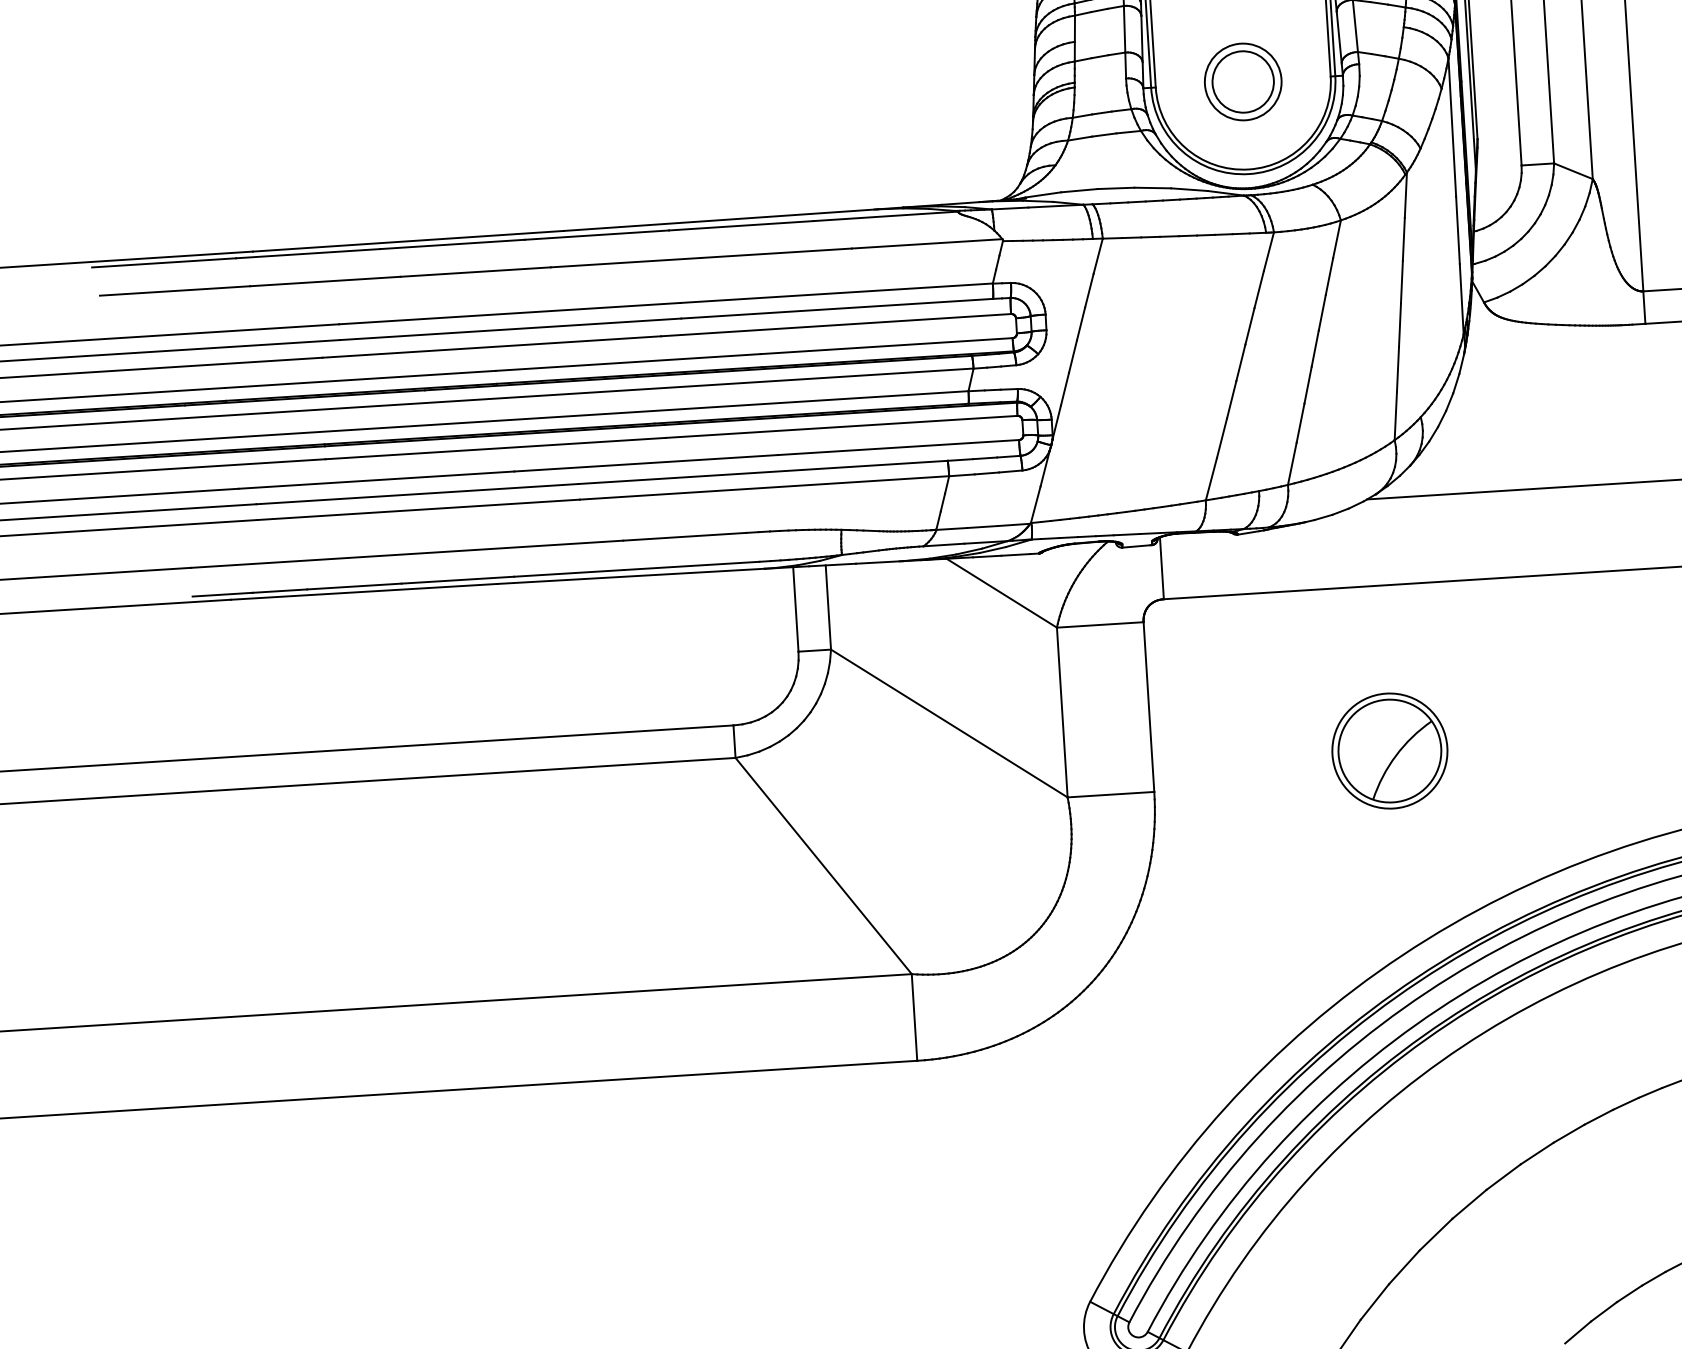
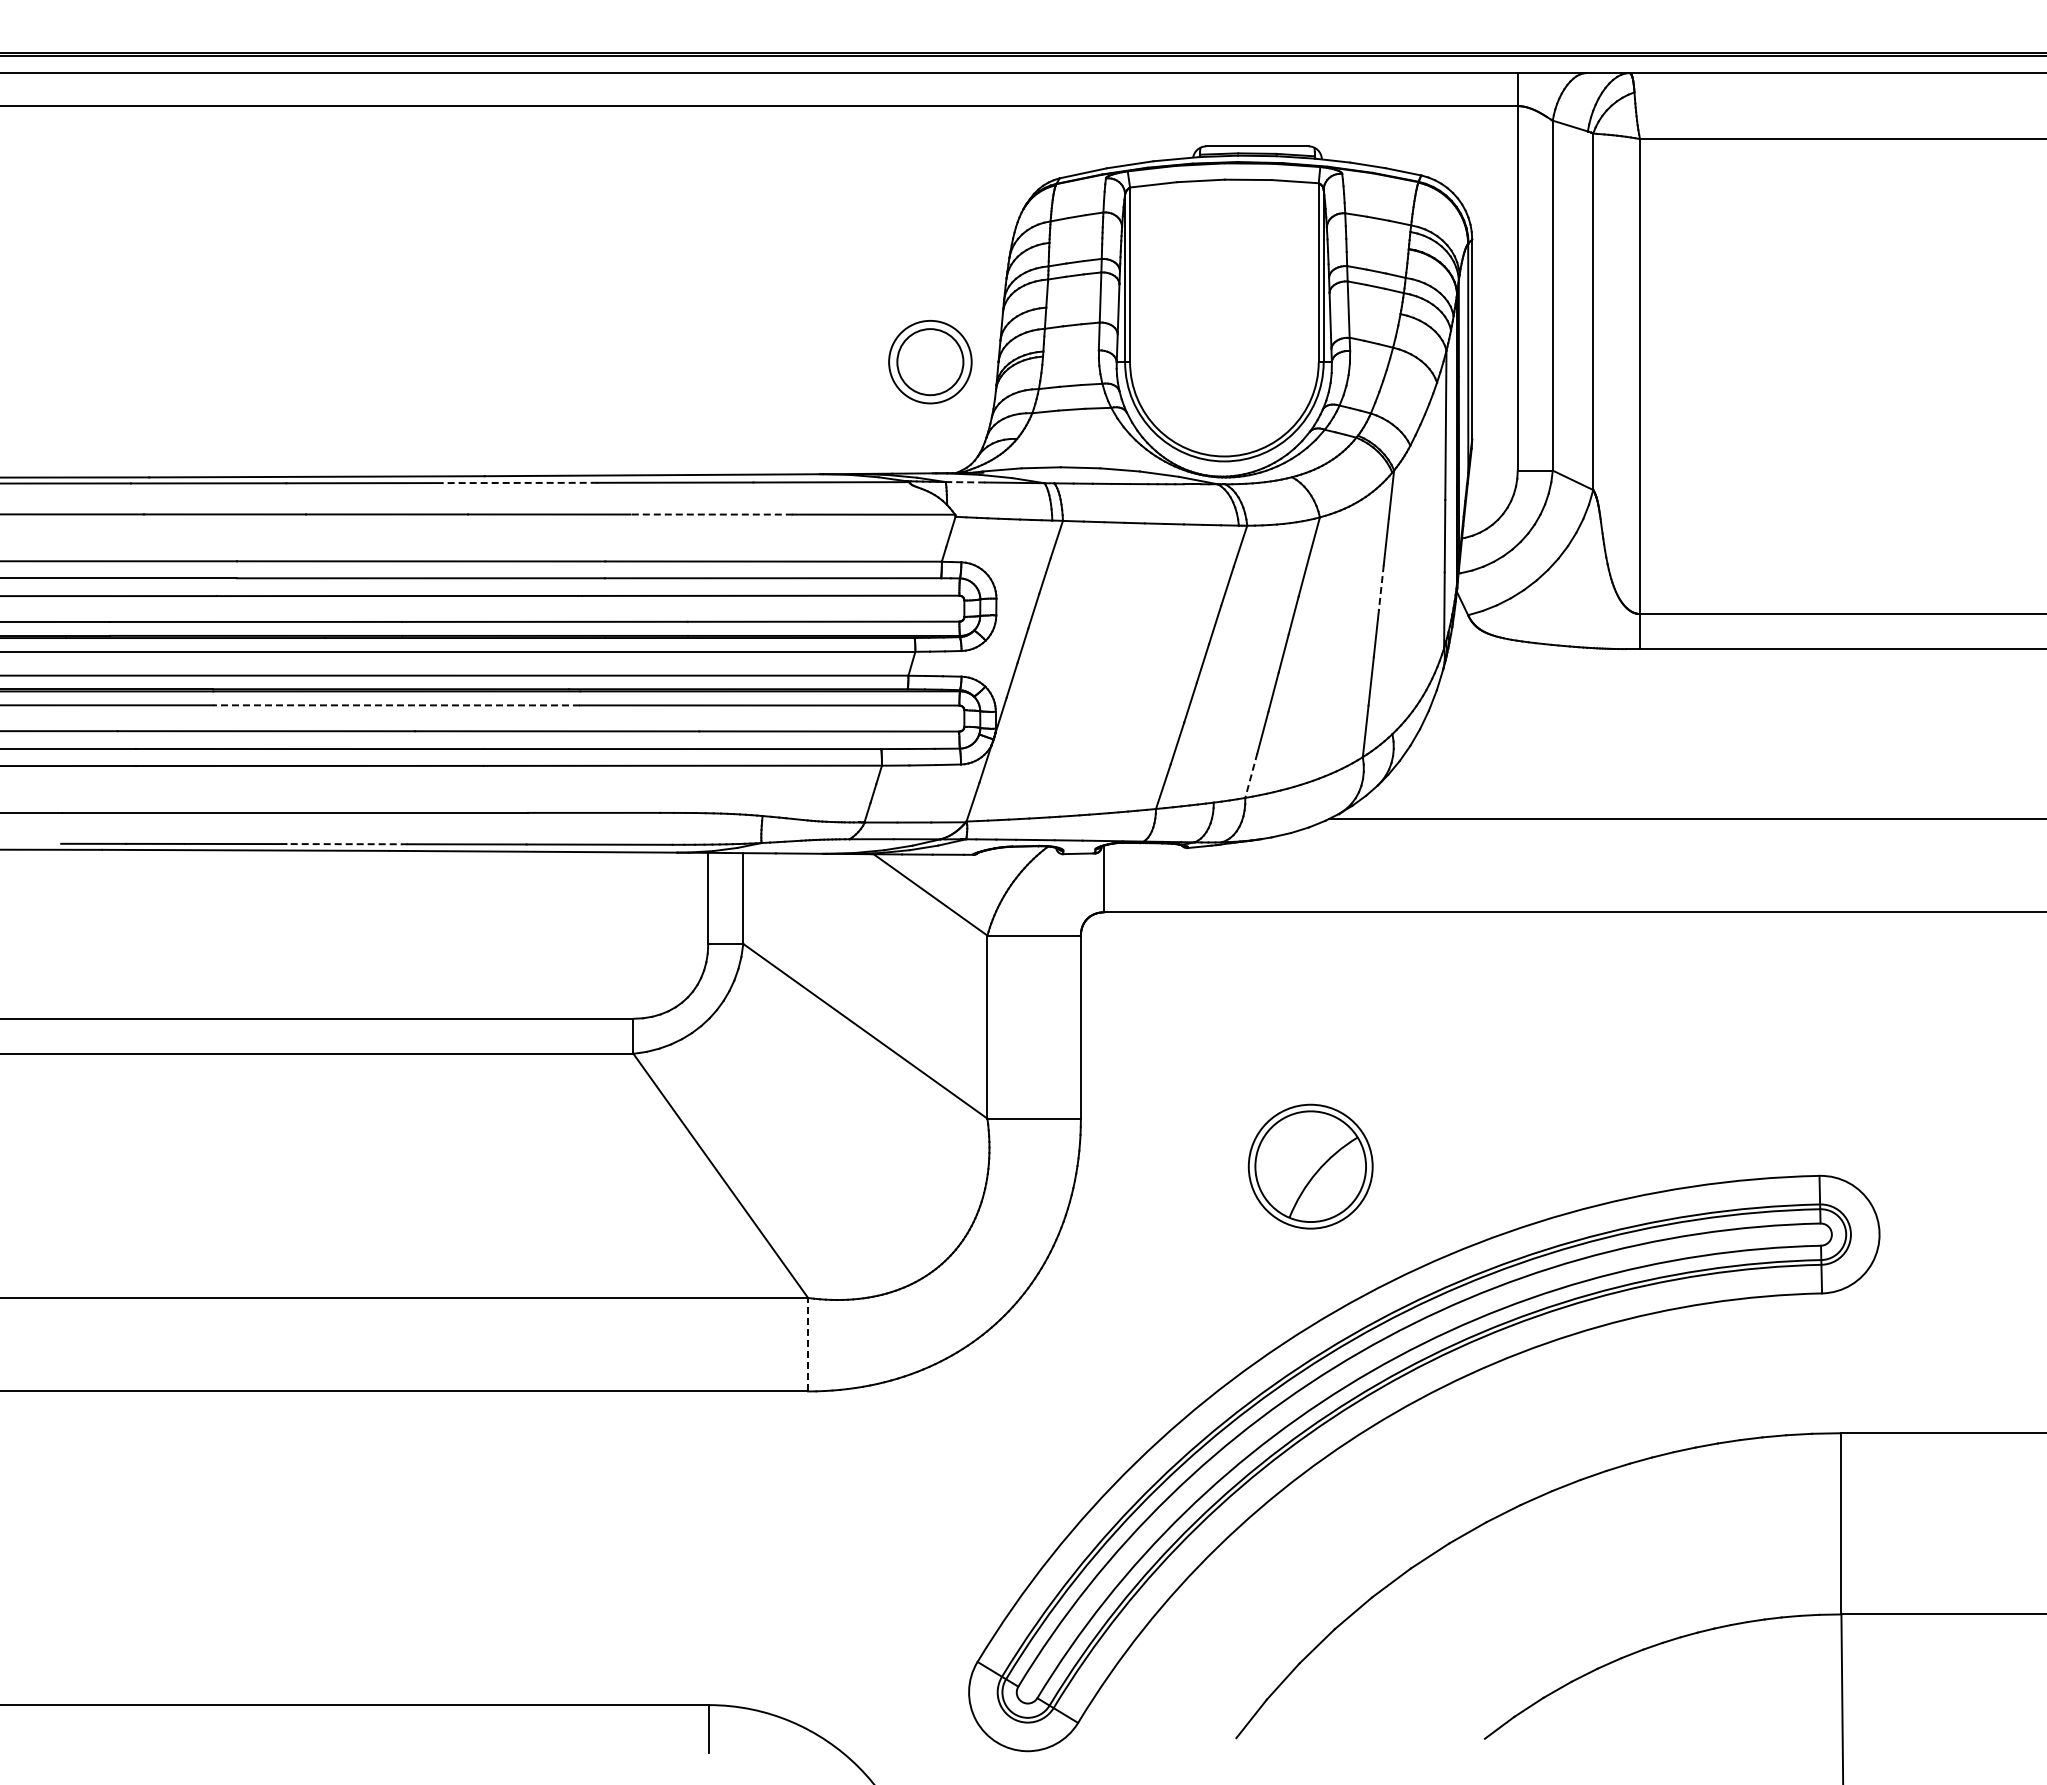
part: (1243, 82) -> (930, 362), moved
line: (1010, 208) -> (965, 482), solid -> dashed
line: (596, 234) -> (519, 482), solid -> dashed
line: (776, 253) -> (711, 514), solid -> dashed
line: (1402, 281) -> (1381, 587), solid -> dashed
line: (495, 448) -> (396, 705), solid -> dashed
line: (1292, 464) -> (1251, 776), solid -> dashed
line: (458, 580) -> (347, 844), solid -> dashed
part: (1389, 750) -> (1310, 1166), moved
line: (914, 1017) -> (808, 1344), solid -> dashed

